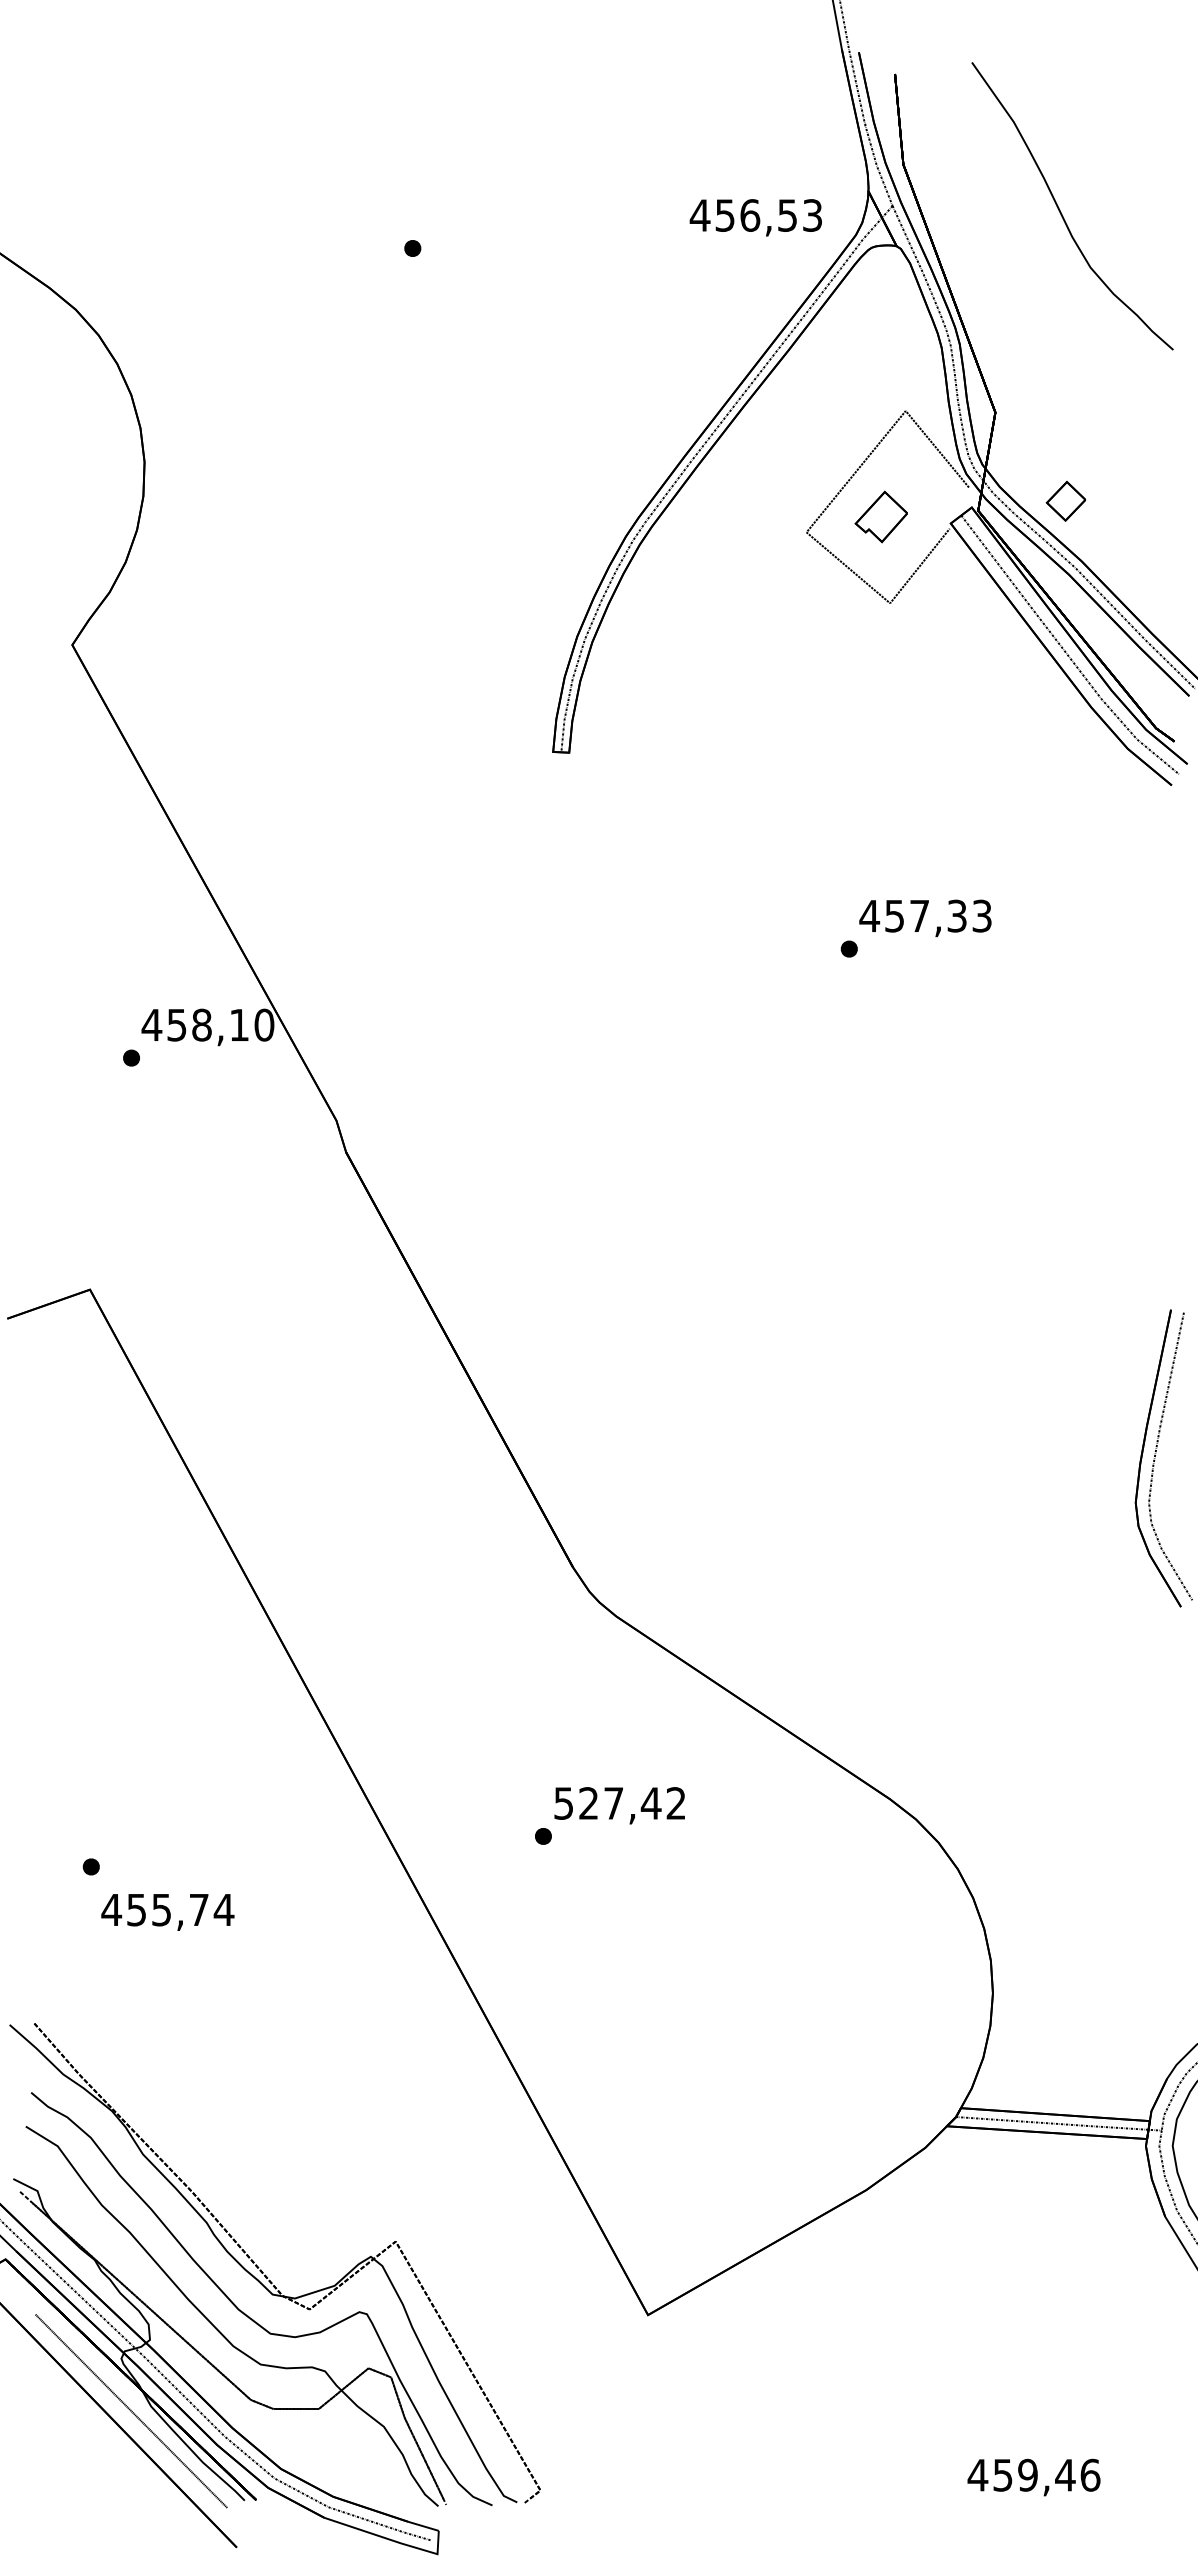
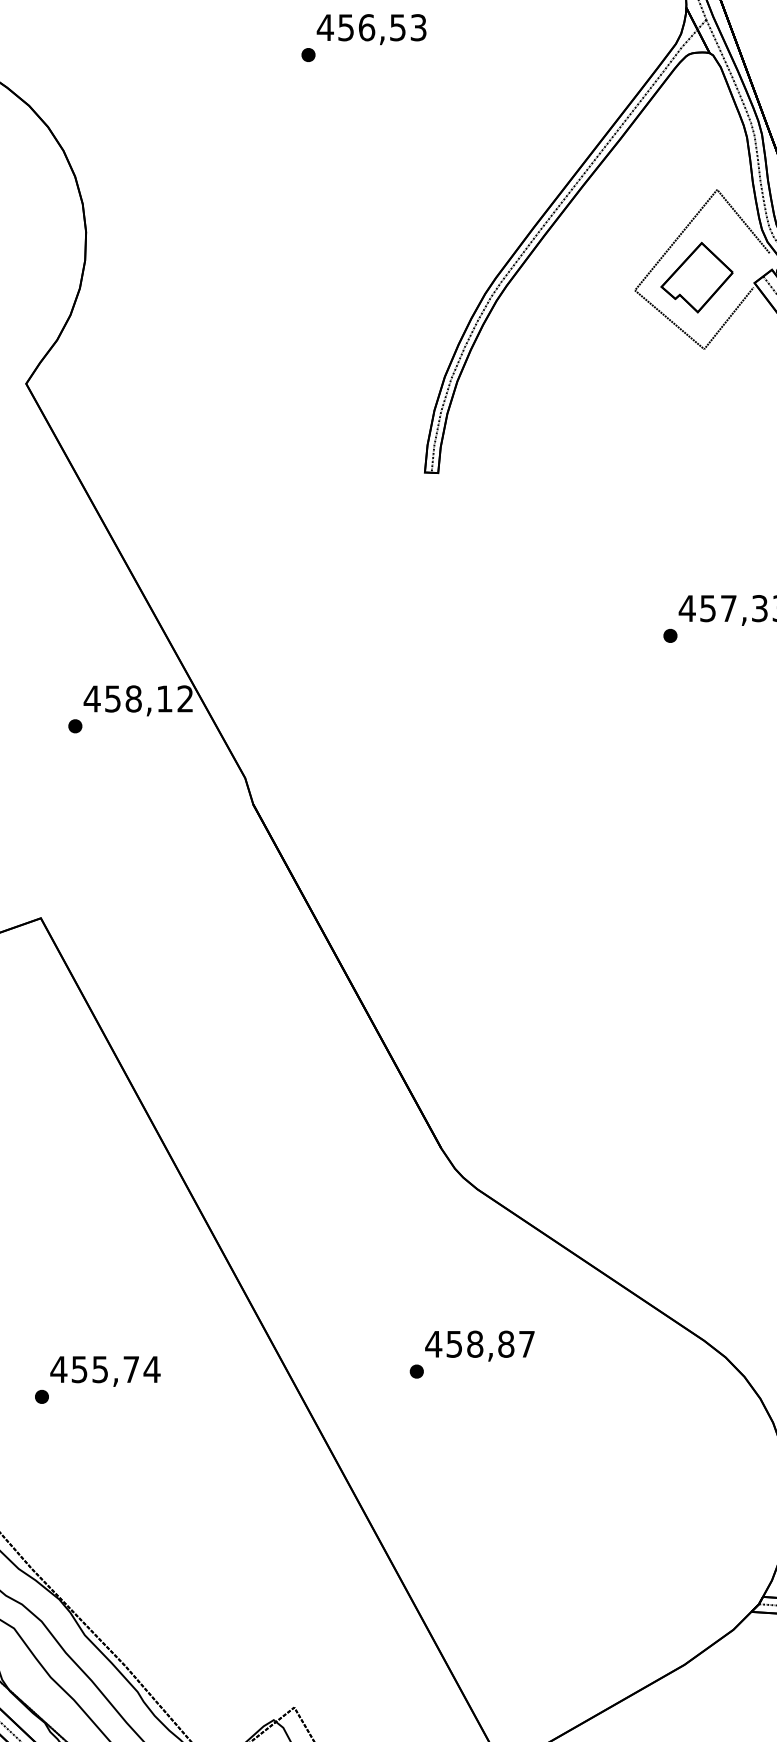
text: (755, 217) -> (371, 29), moved
part: (881, 516) -> (697, 277), size x1.67
text: (264, 1024) -> (185, 698), 458,10 -> 458,12
text: (619, 1803) -> (479, 1344), 527,42 -> 458,87
text: (167, 1912) -> (105, 1371), moved

